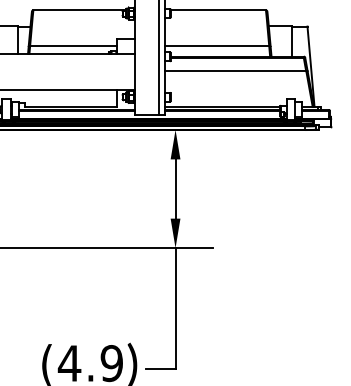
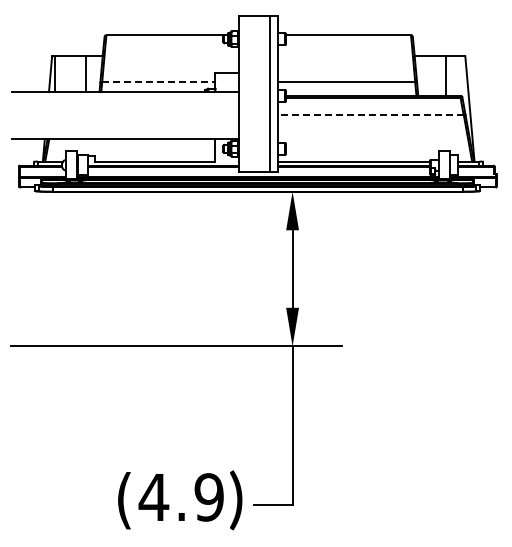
line: (73, 46) -> (158, 82), solid -> dashed
line: (235, 70) -> (370, 114), solid -> dashed

